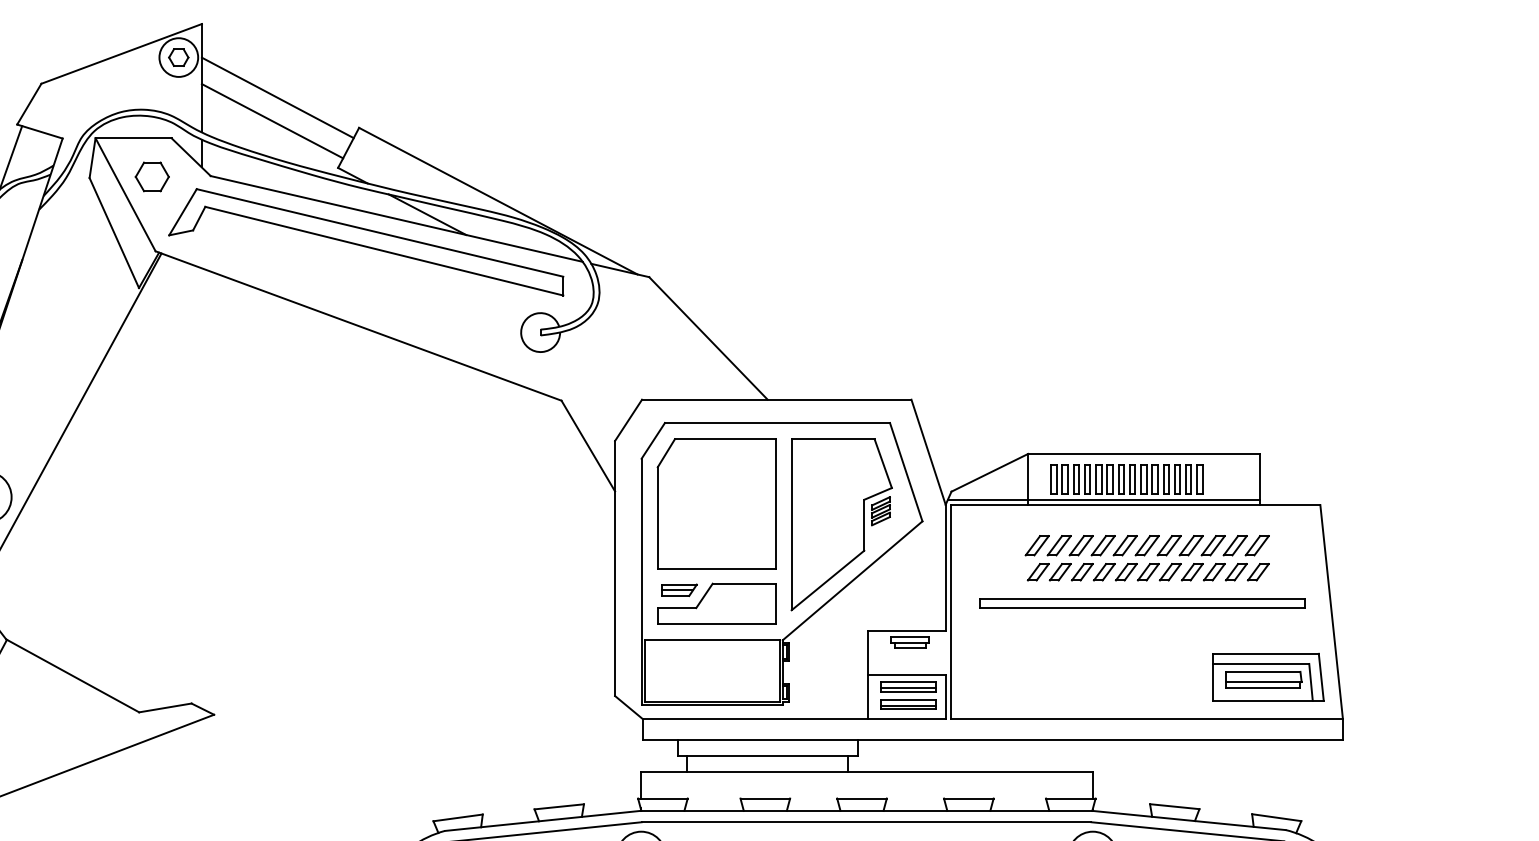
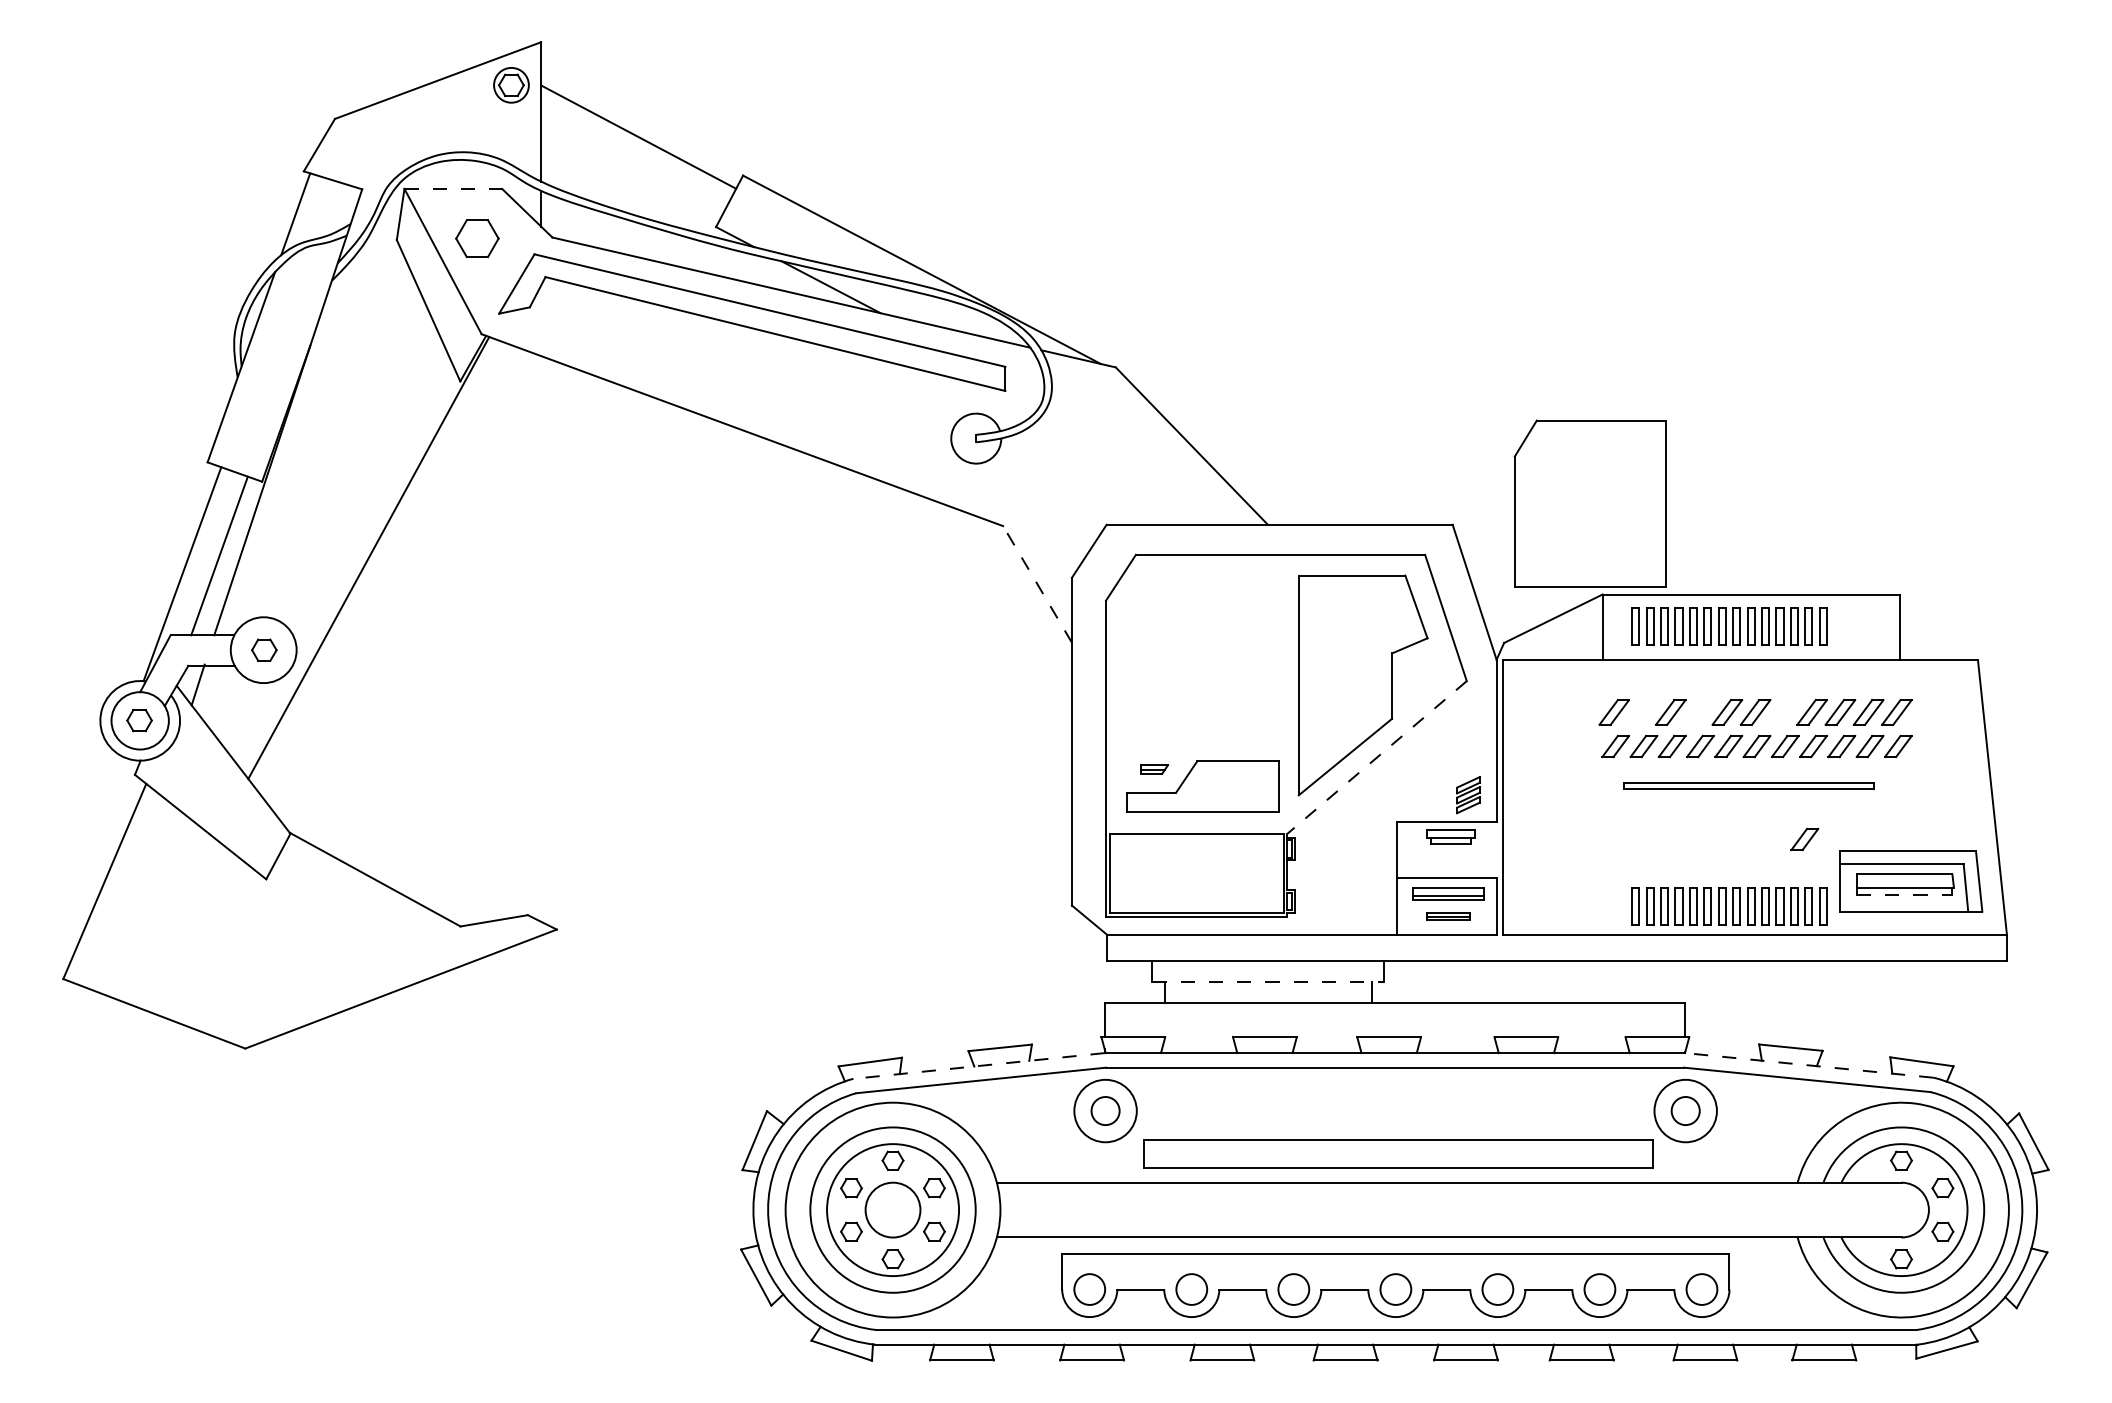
circle: (178, 57) -> (511, 85), size x0.7
line: (272, 120) -> (631, 166), removed
line: (133, 137) -> (453, 188), solid -> dashed
line: (588, 446) -> (1037, 584), solid -> dashed
line: (1103, 500) -> (1699, 654), removed
part: (715, 503) -> (1589, 503), moved
part: (880, 511) -> (1468, 795), moved
part: (1059, 545) -> (1642, 712), removed
part: (1102, 545) -> (1698, 712), removed
part: (1168, 545) -> (1783, 712), removed
line: (852, 580) -> (1377, 757), solid -> dashed
part: (679, 590) -> (1154, 769), size x0.6
part: (1142, 602) -> (1749, 785), size x0.6
part: (1185, 644) -> (1804, 839), added
line: (1263, 688) -> (1904, 895), solid -> dashed
part: (1126, 696) -> (1729, 906), added
part: (908, 703) -> (1448, 915), size x0.6
line: (768, 755) -> (1268, 982), solid -> dashed
line: (1189, 820) -> (1809, 1065), solid -> dashed
line: (542, 821) -> (978, 1066), solid -> dashed

